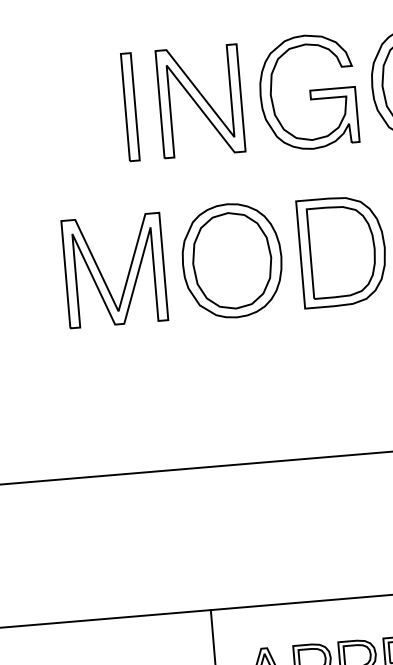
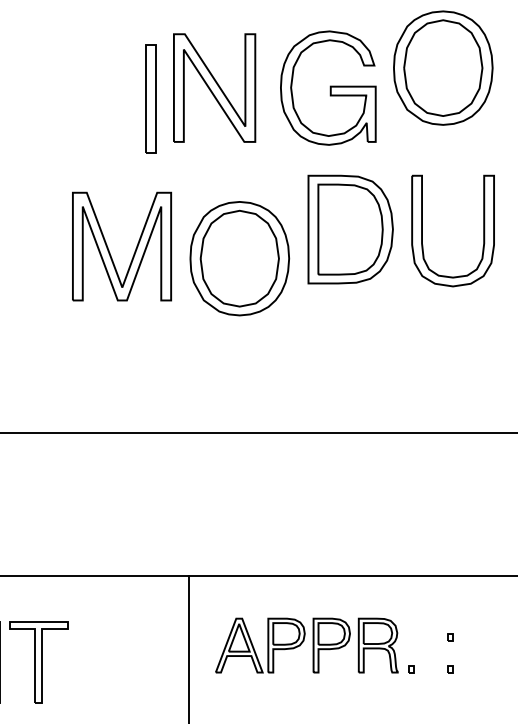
part: (308, 91) -> (328, 87), moved
part: (200, 100) -> (214, 87), moved
part: (129, 106) -> (150, 98), moved
part: (231, 260) -> (239, 258), moved
part: (103, 277) -> (110, 252), moved

